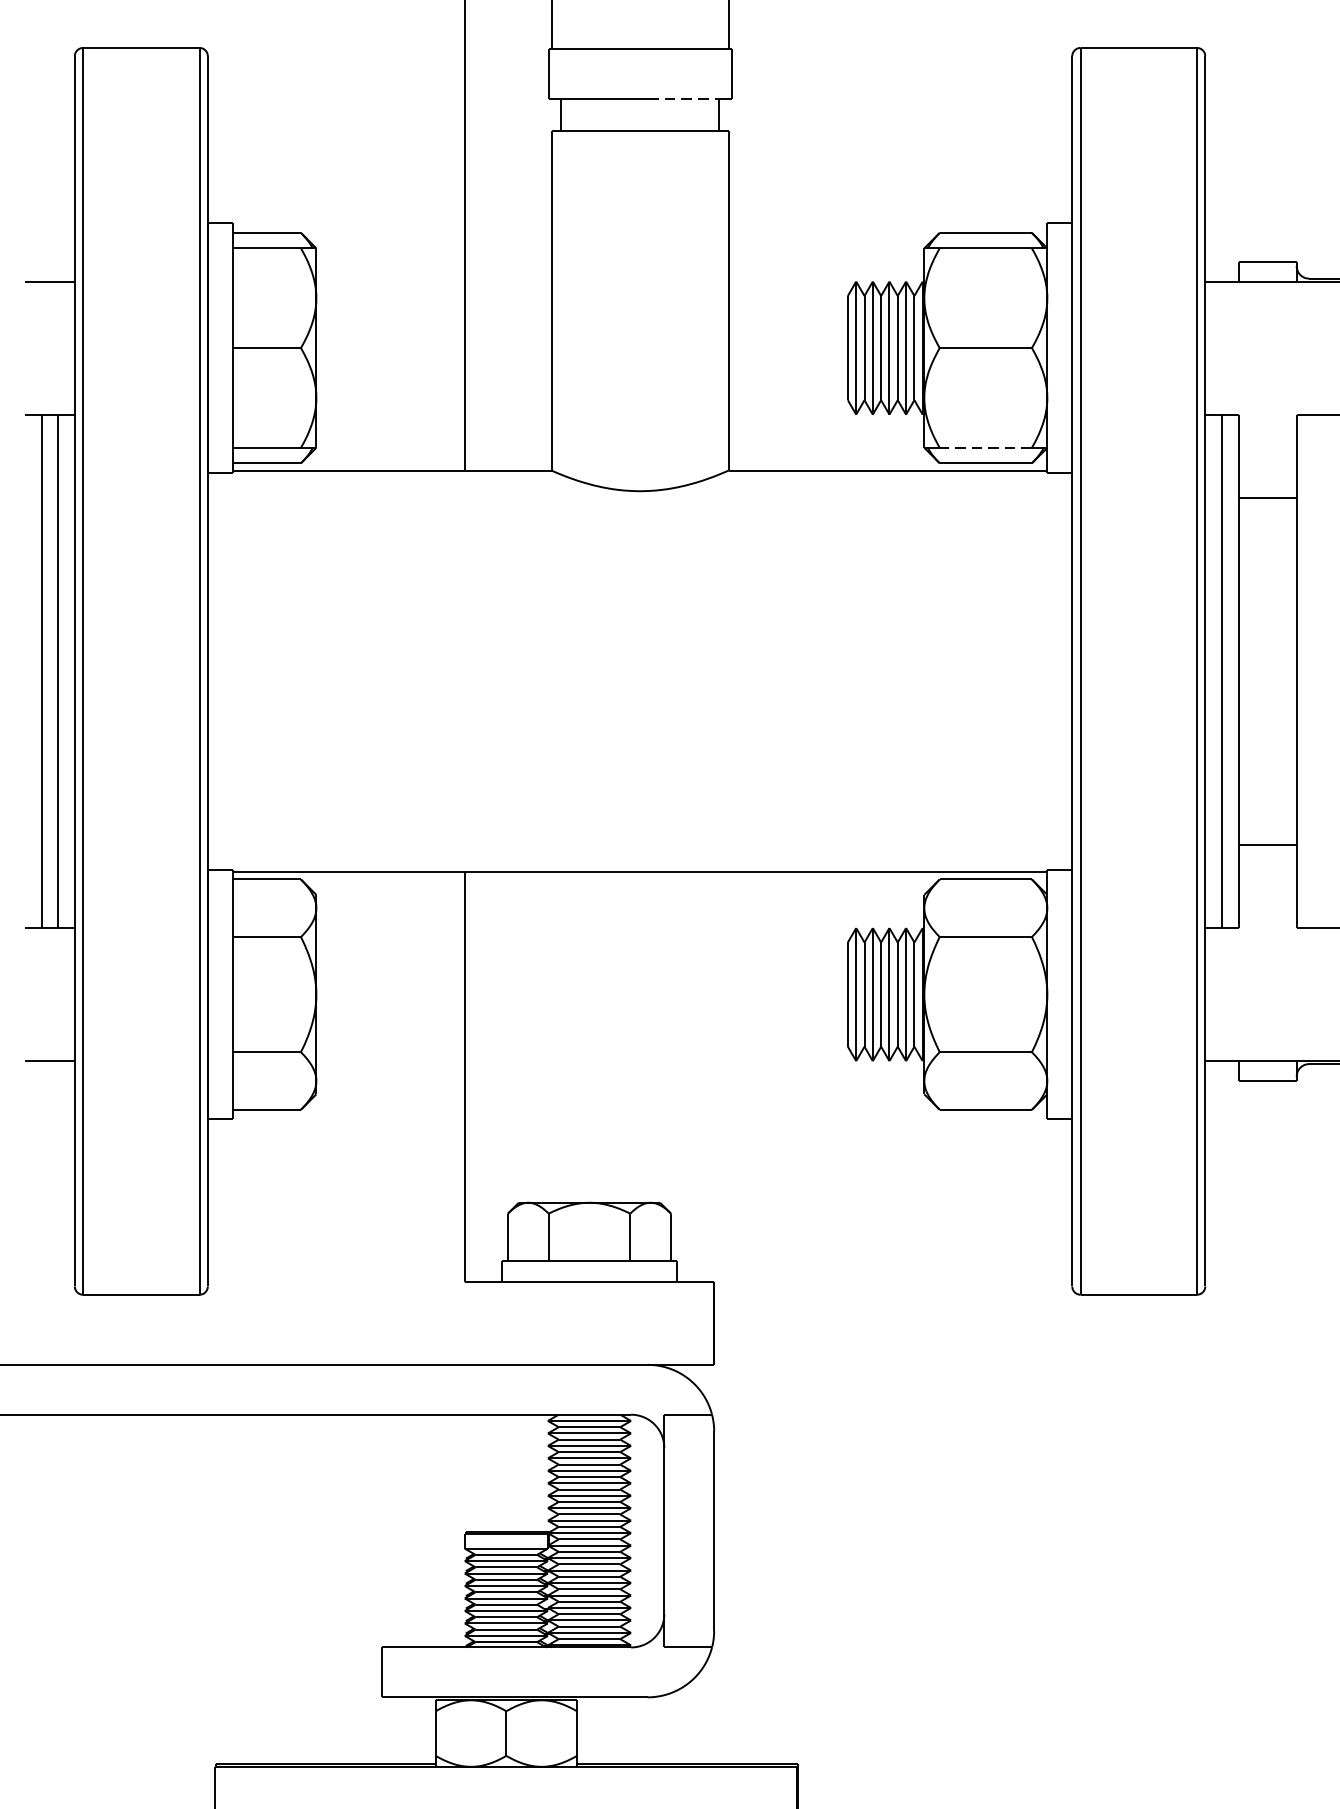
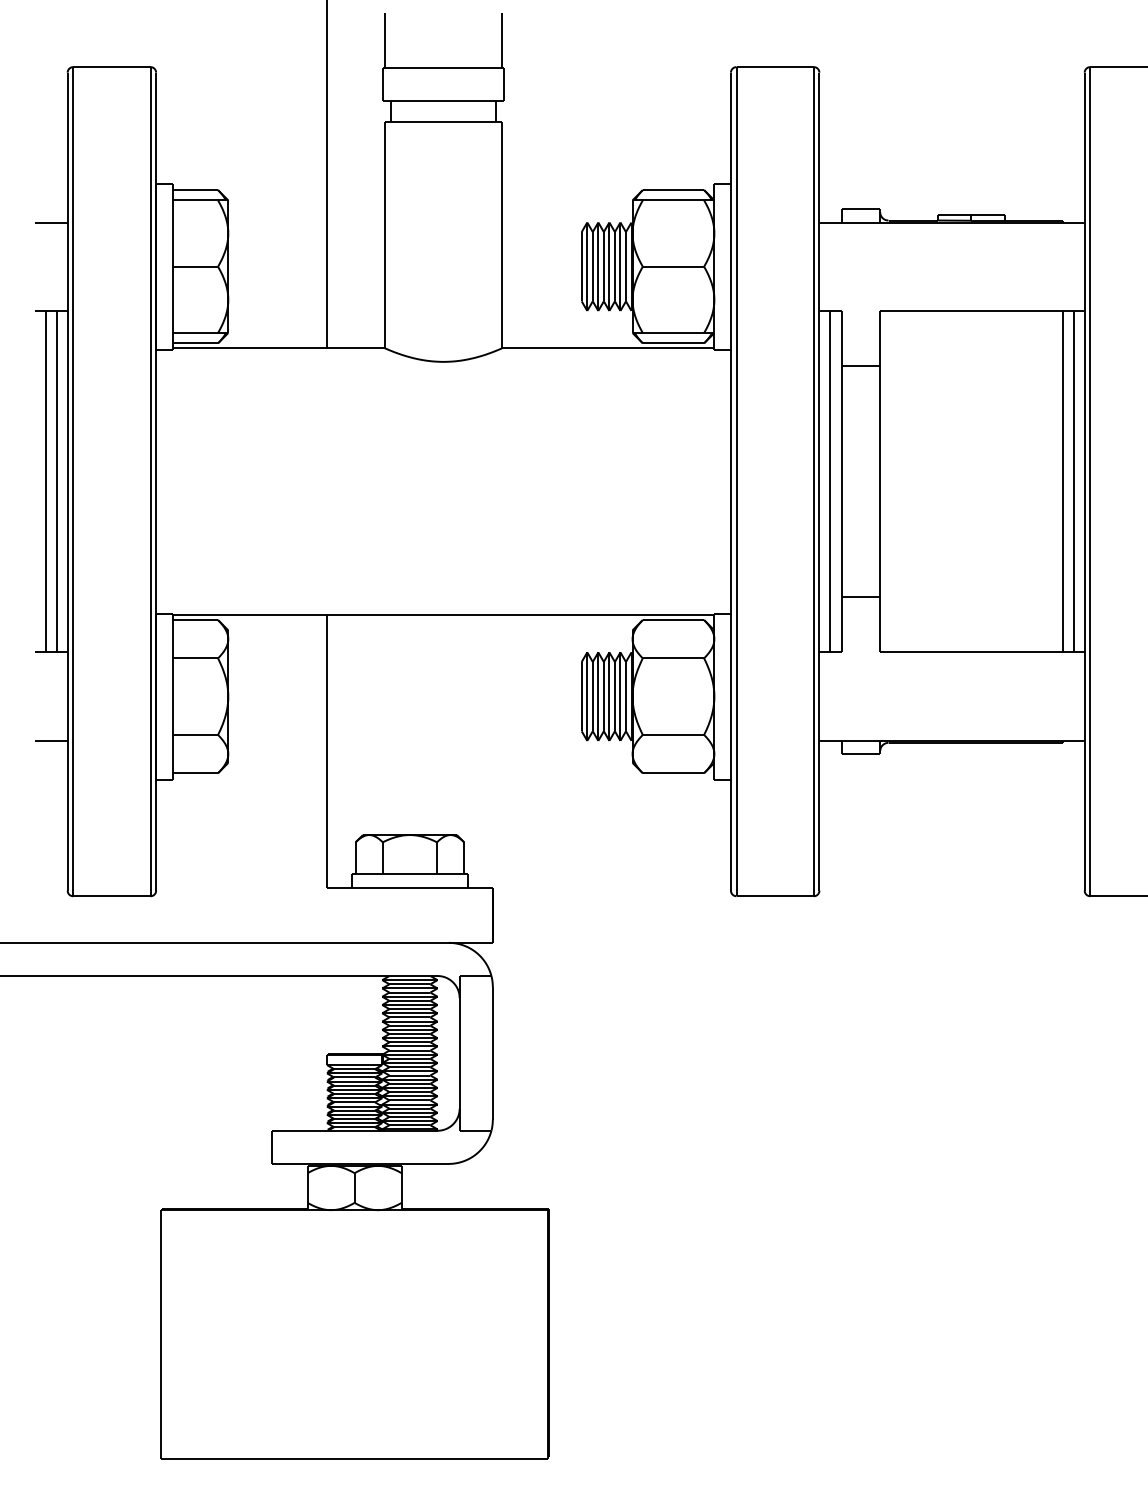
line: (685, 99) -> (473, 101), dashed -> solid
line: (985, 448) -> (673, 333), dashed -> solid

